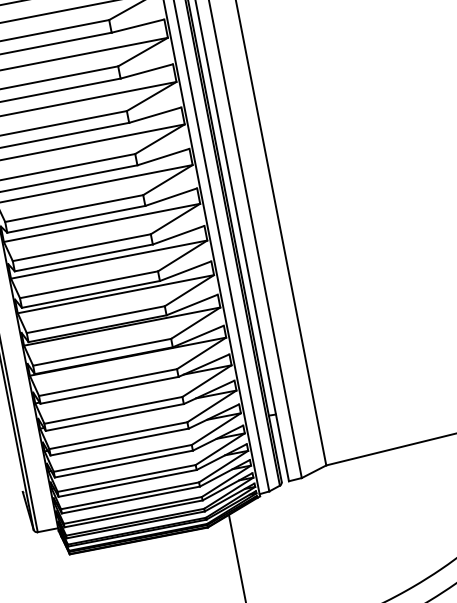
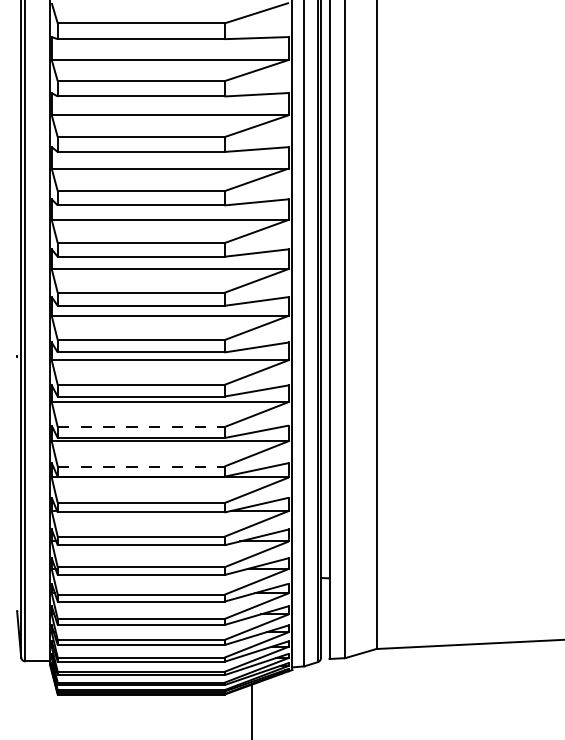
line: (96, 319) -> (141, 427), solid -> dashed
line: (102, 352) -> (141, 466), solid -> dashed

